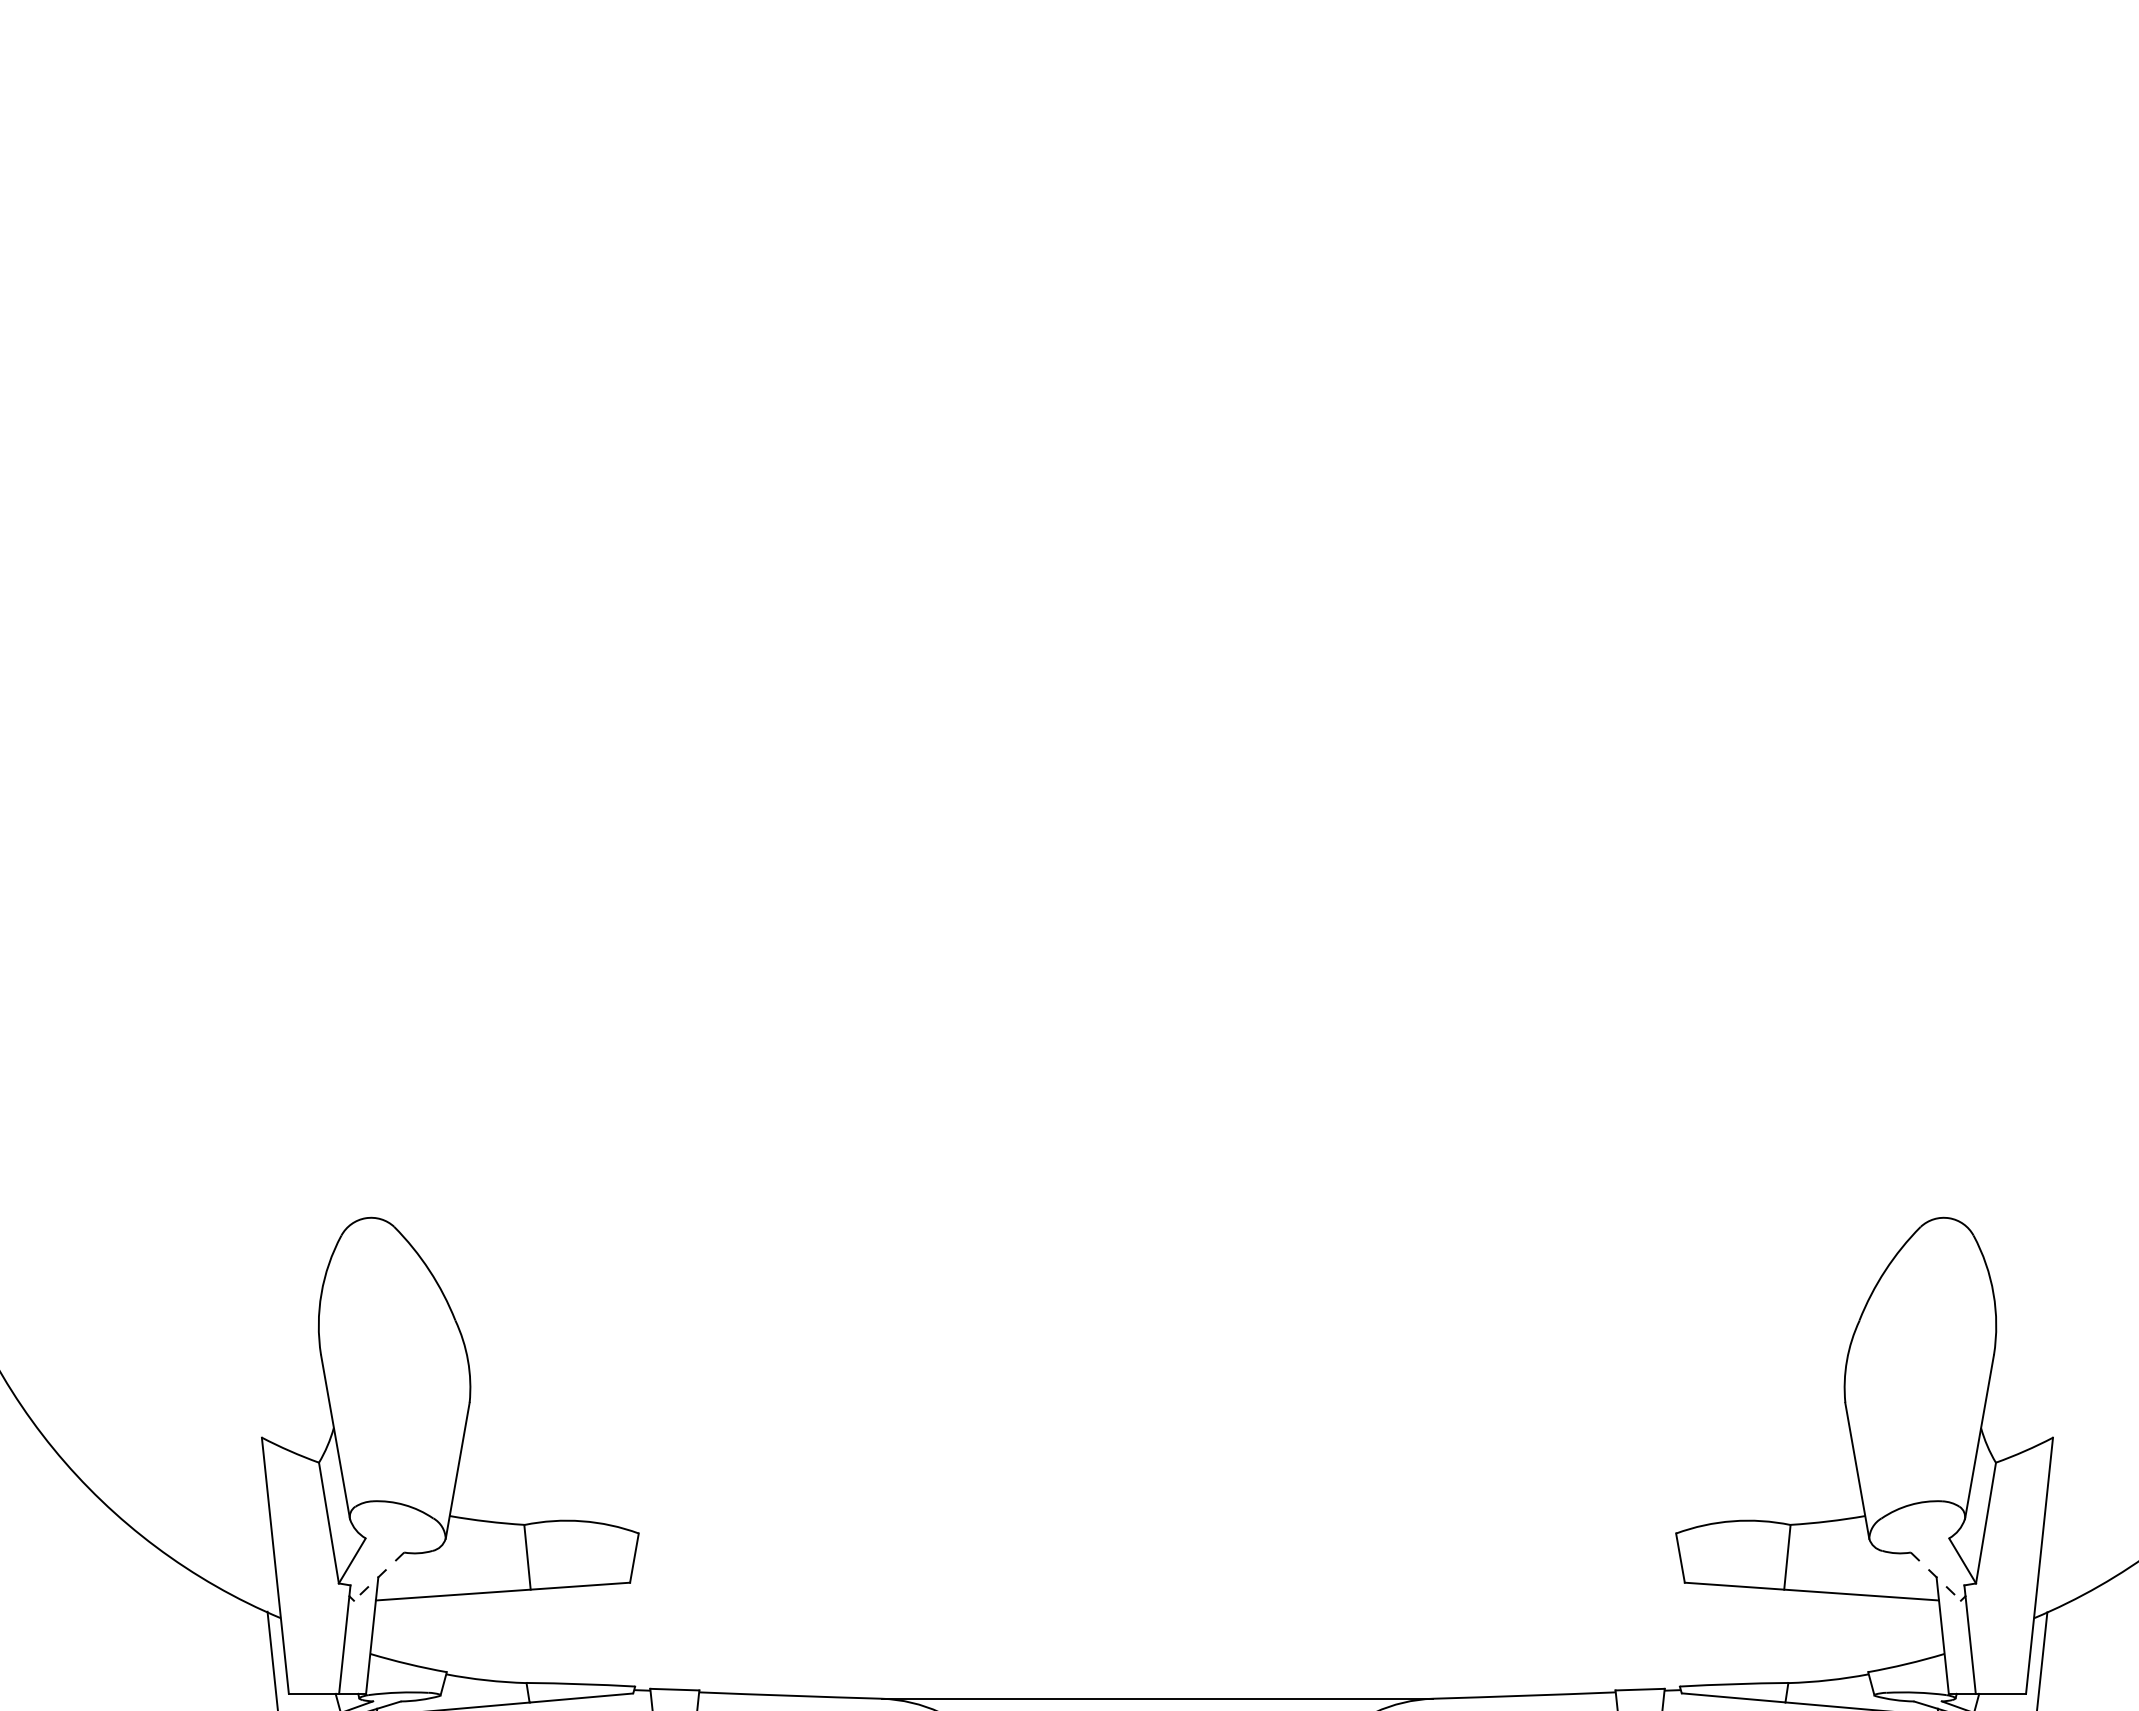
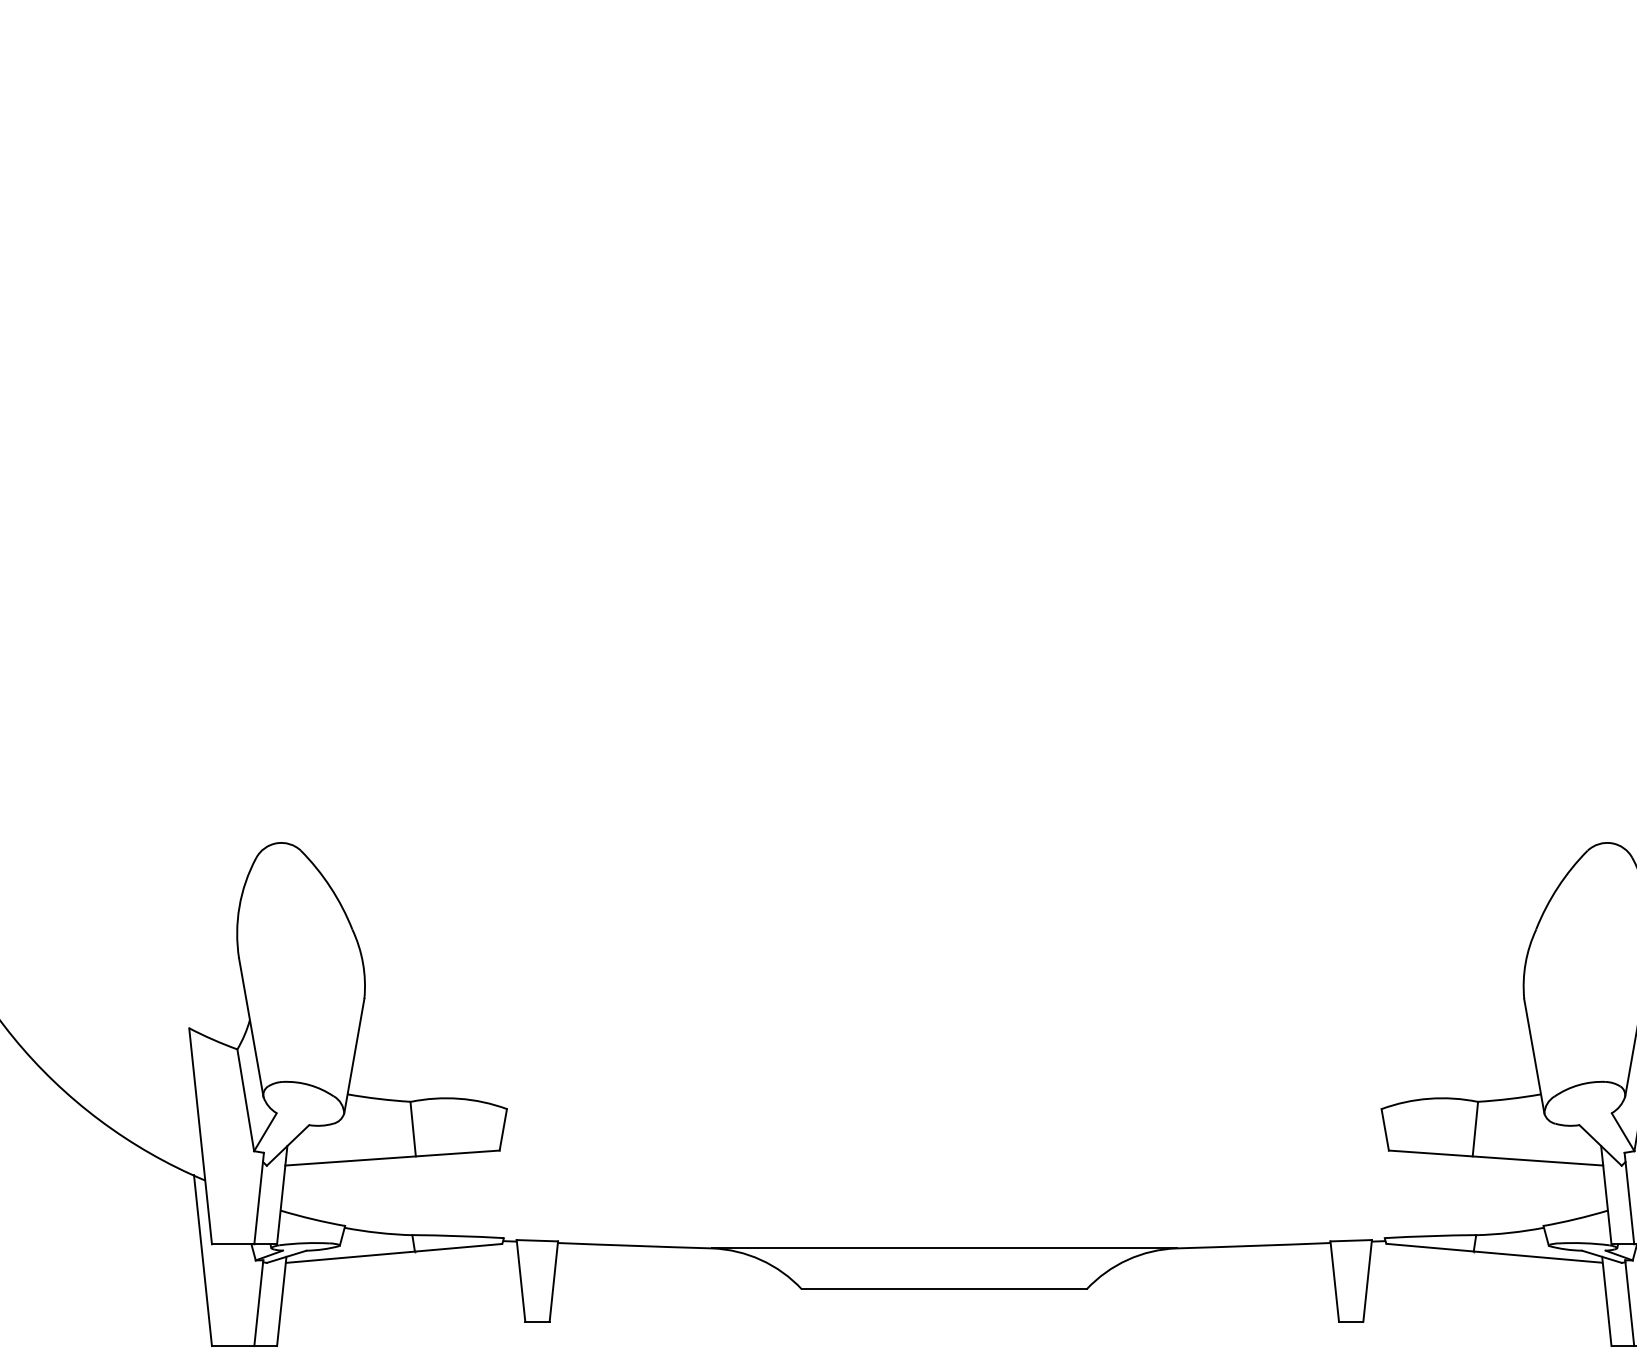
line: (379, 1576) -> (288, 1145), dashed -> solid
line: (1935, 1576) -> (1600, 1145), dashed -> solid

